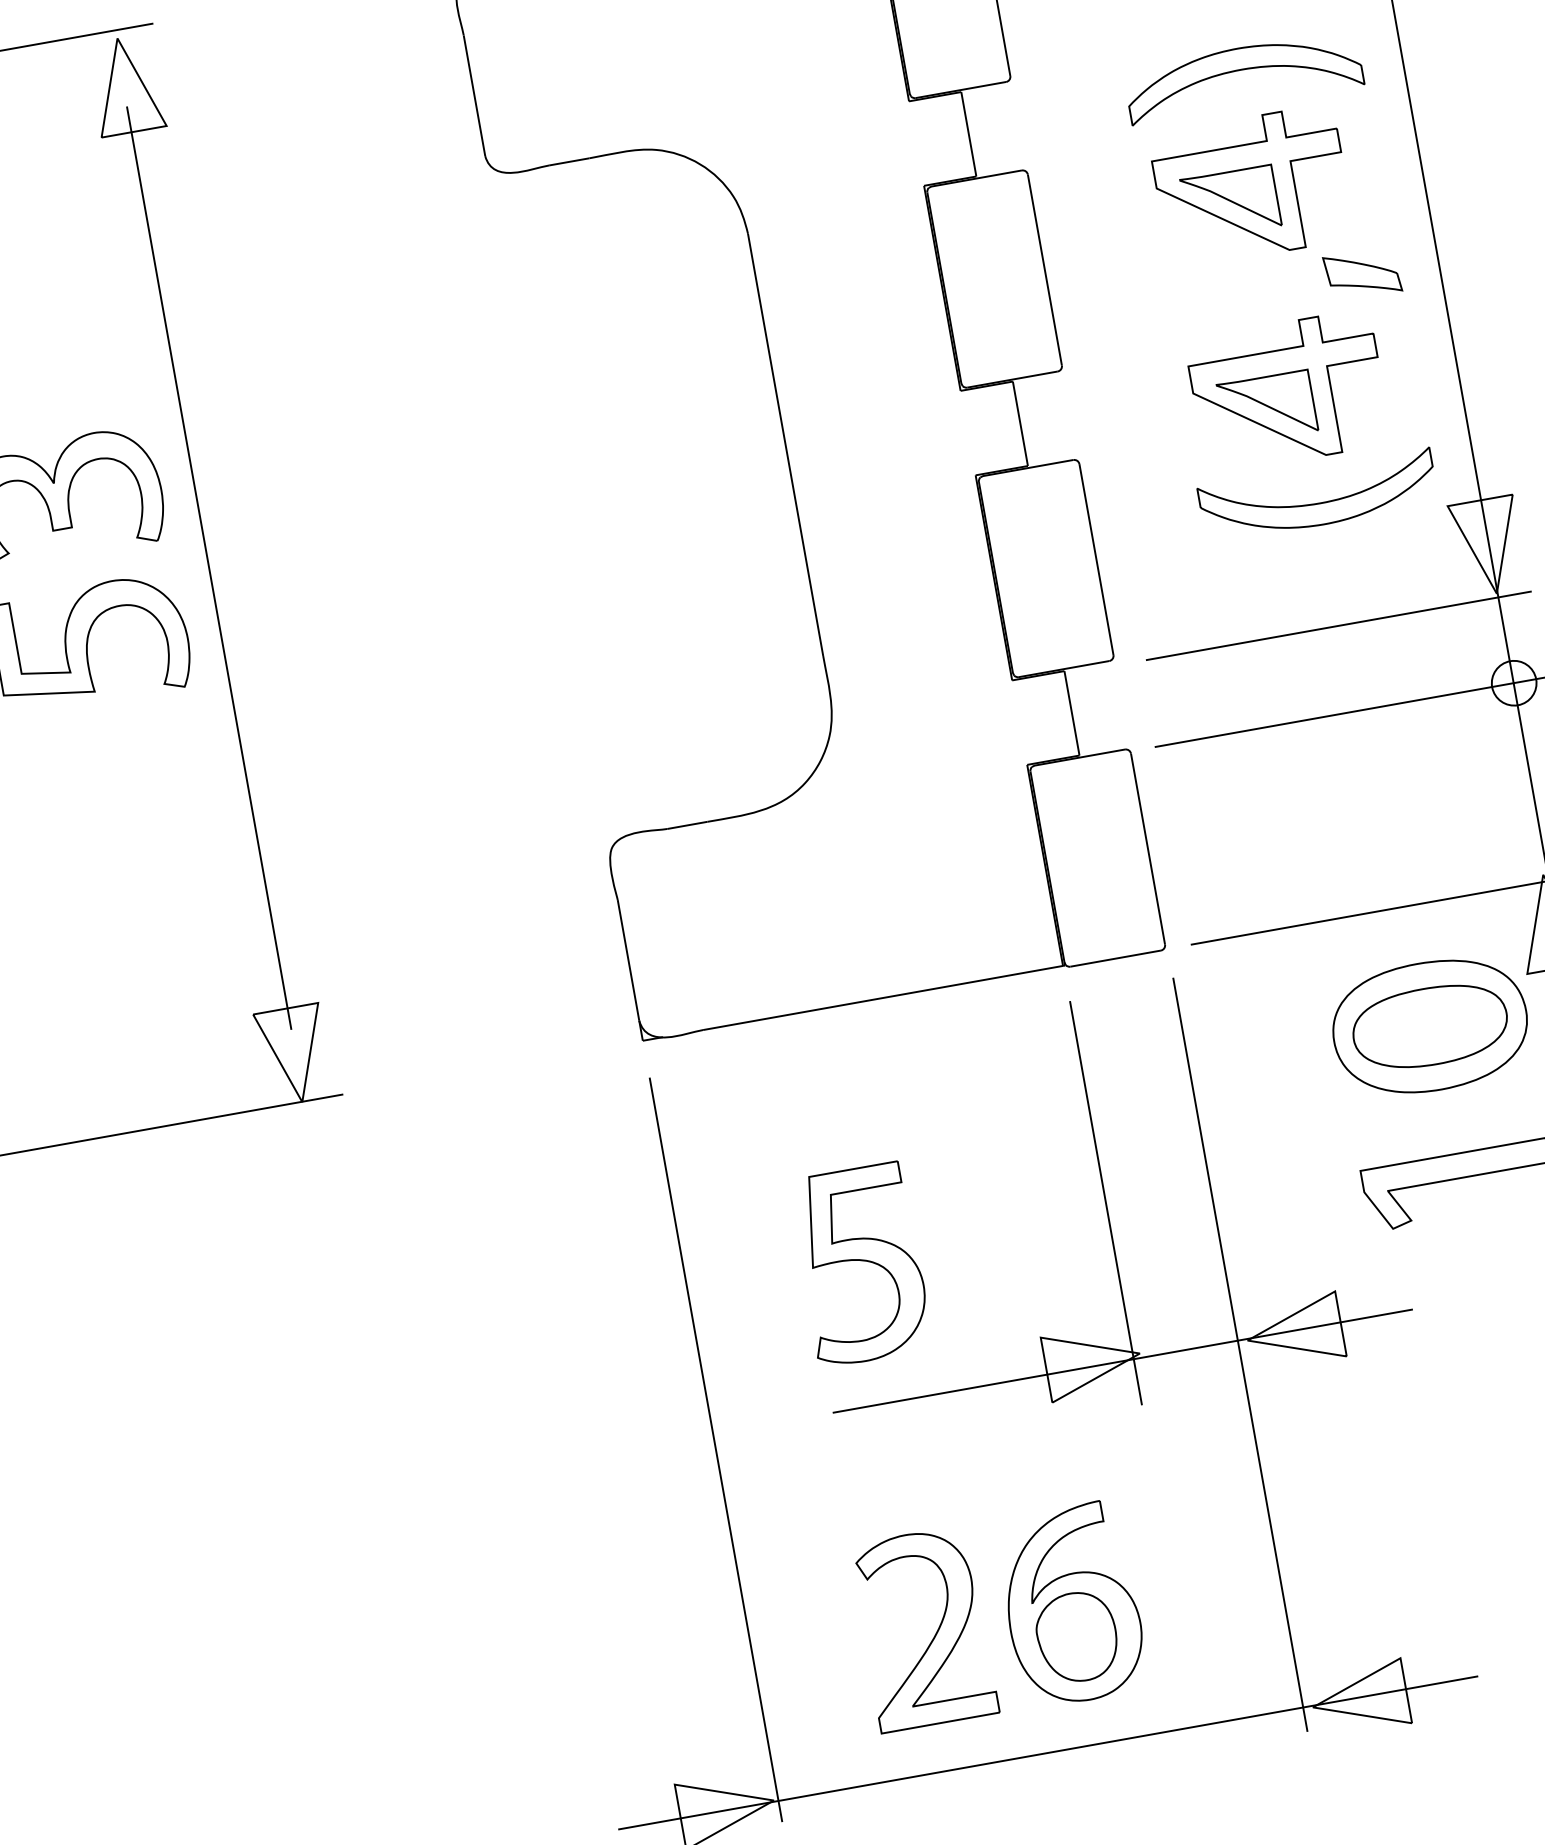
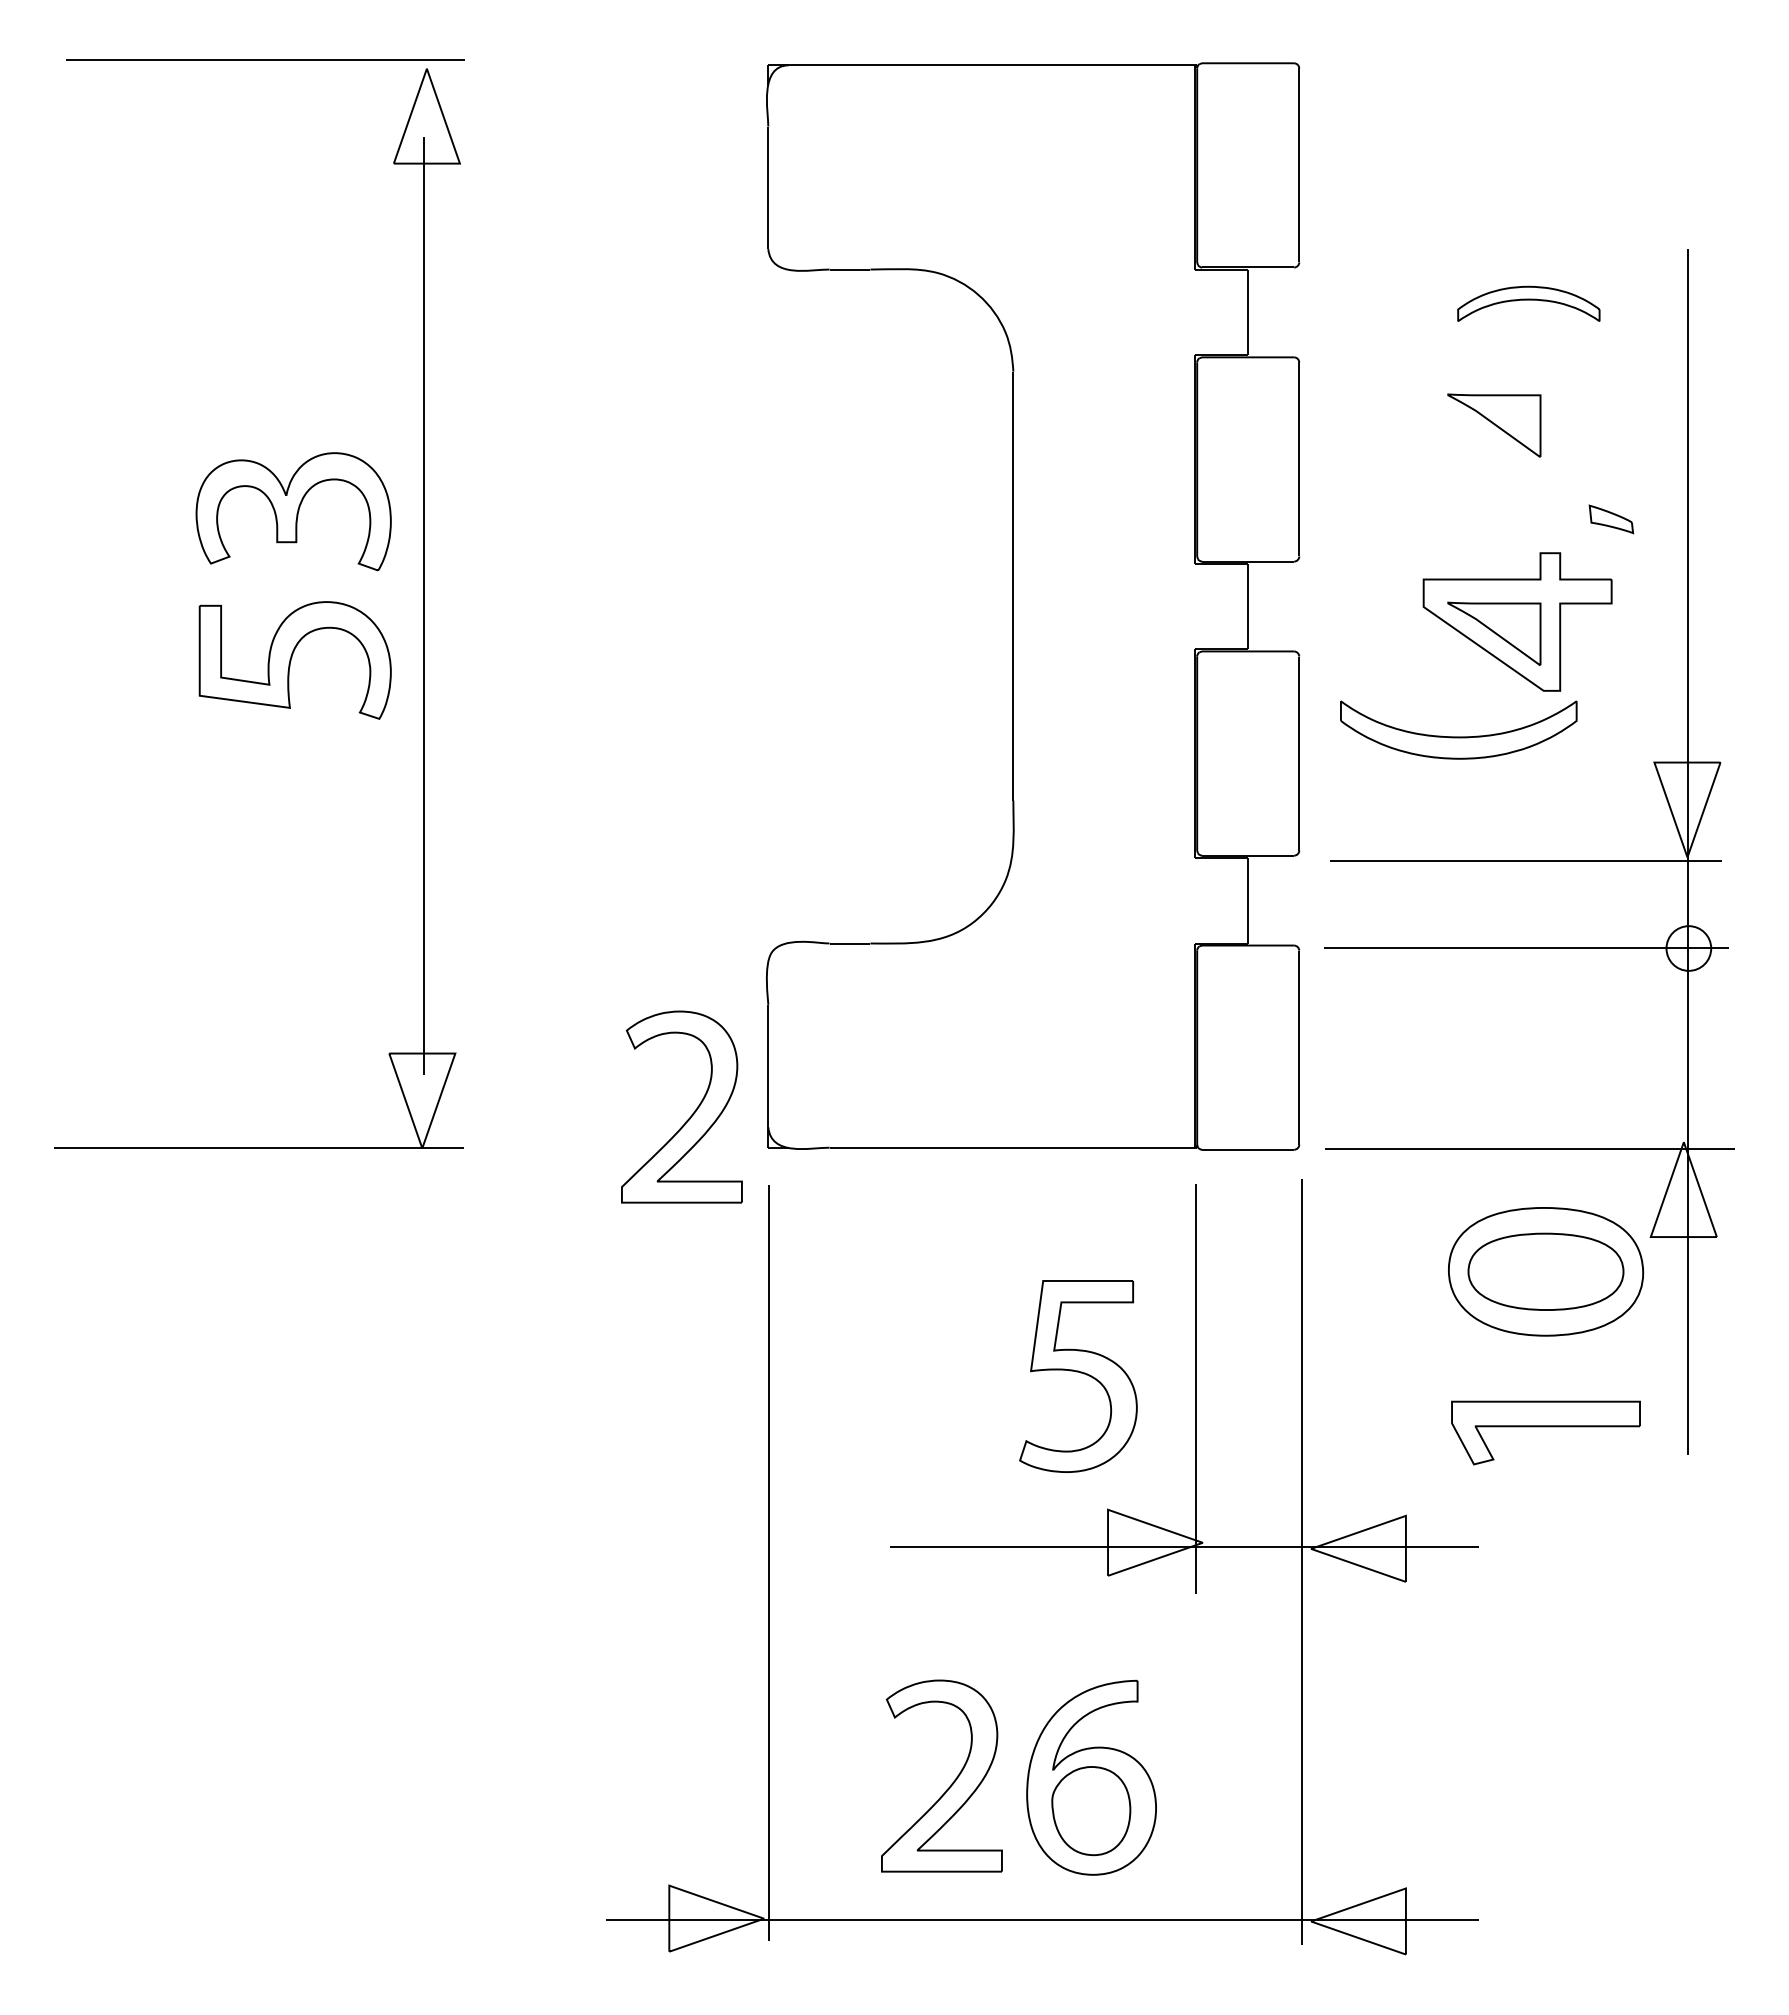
part: (1243, 76) -> (1528, 303), size x0.6
part: (1251, 186) -> (1517, 413), removed
part: (1362, 274) -> (1611, 519), size x0.6
part: (1319, 502) -> (1458, 736), moved
part: (561, 1021) -> (691, 1114), added
part: (860, 1264) -> (1078, 1376), moved

